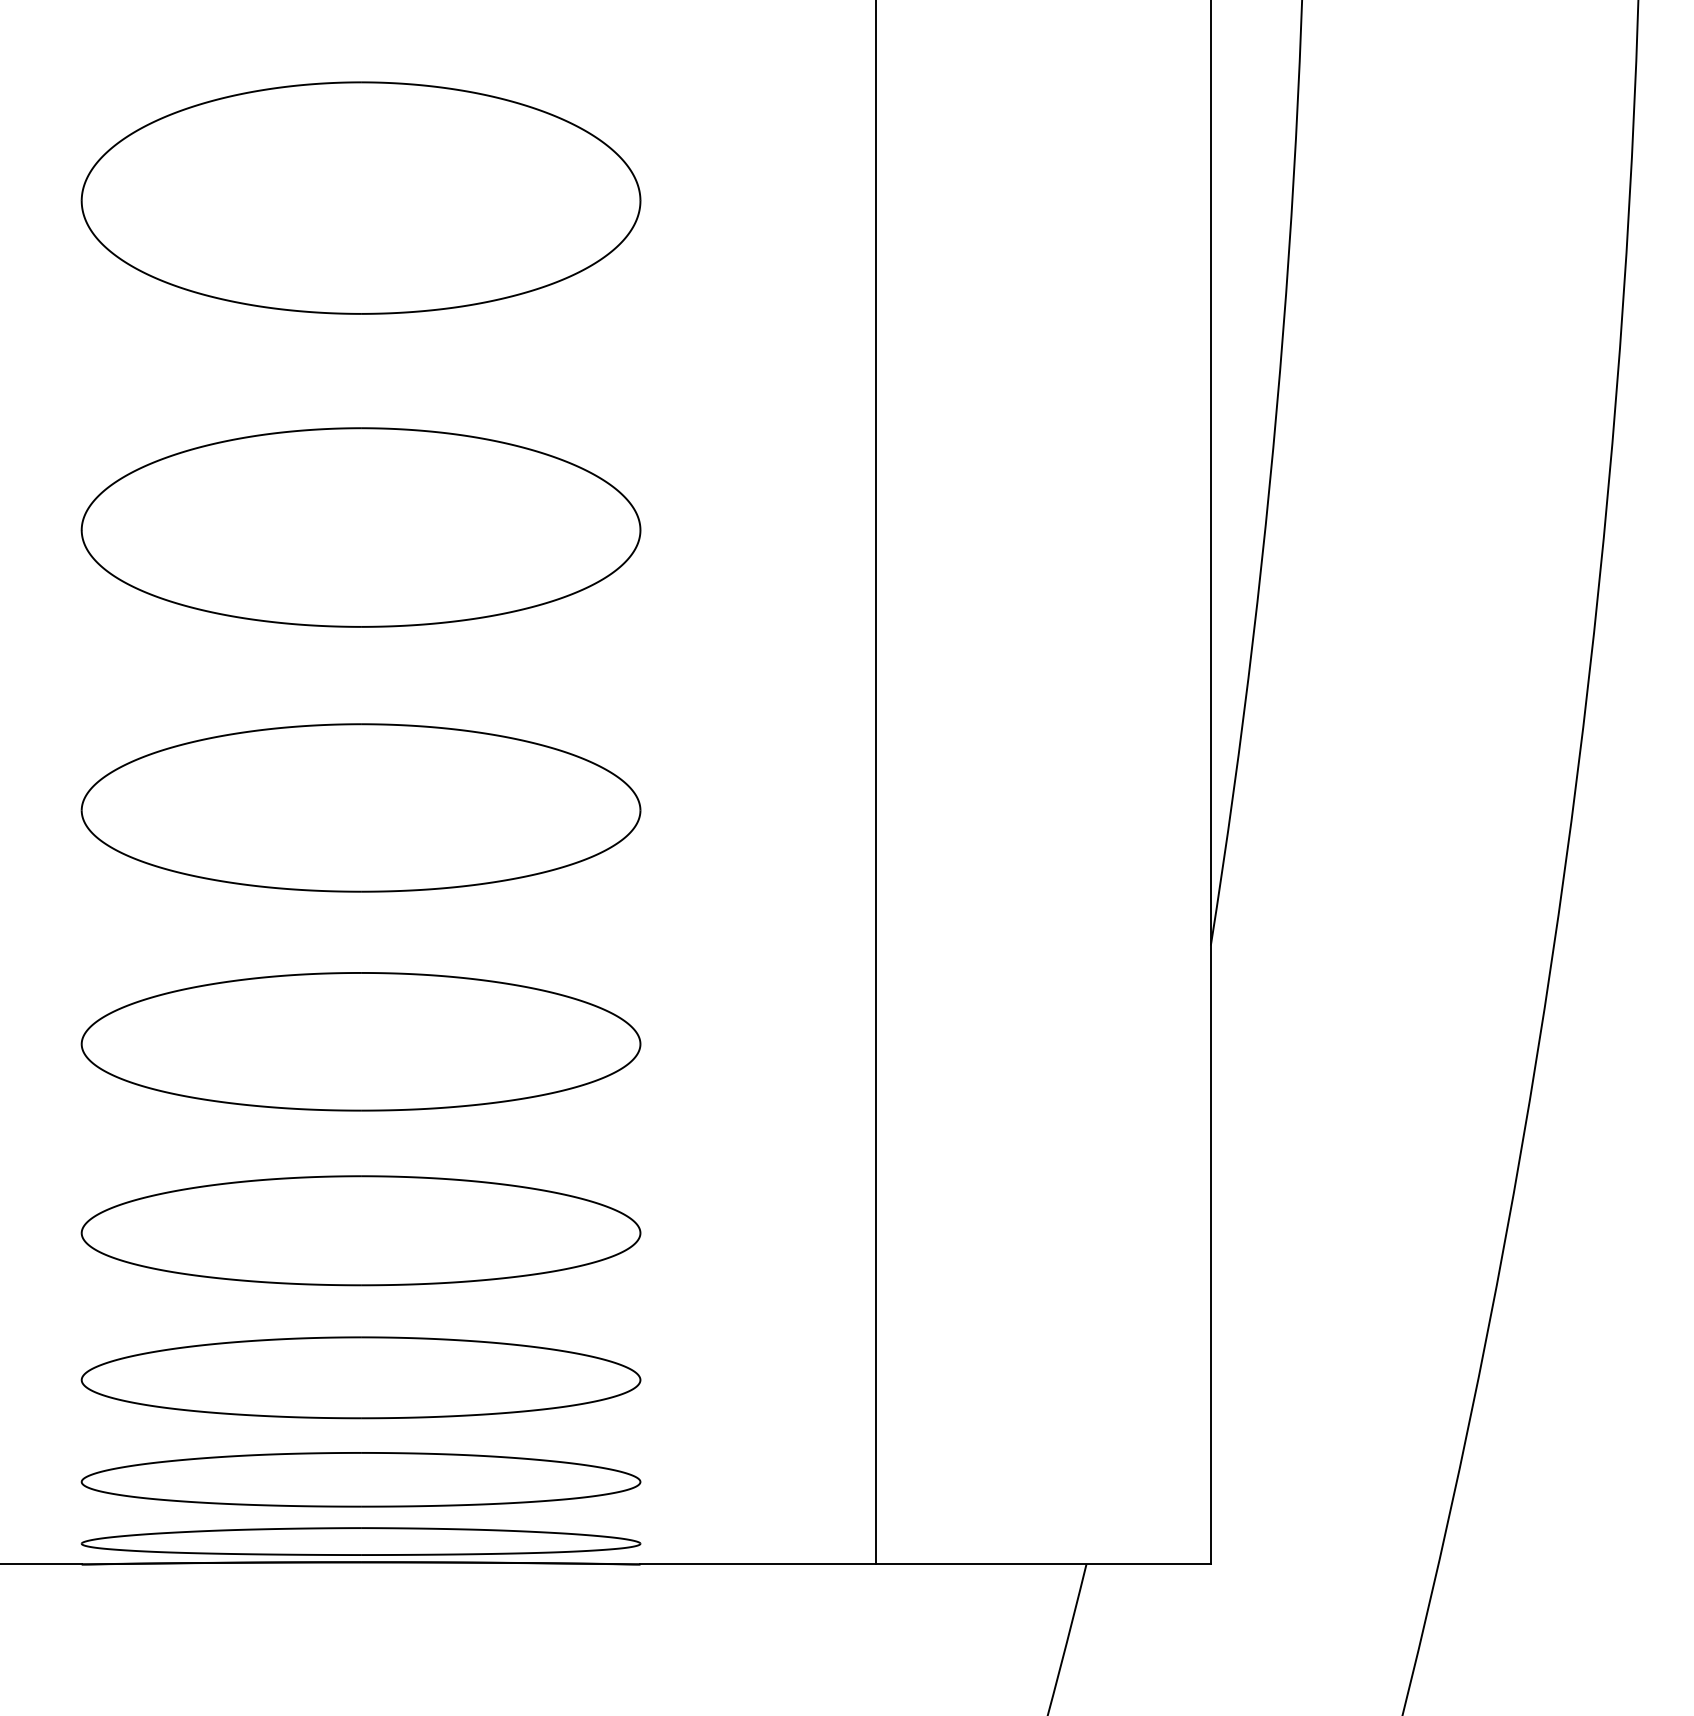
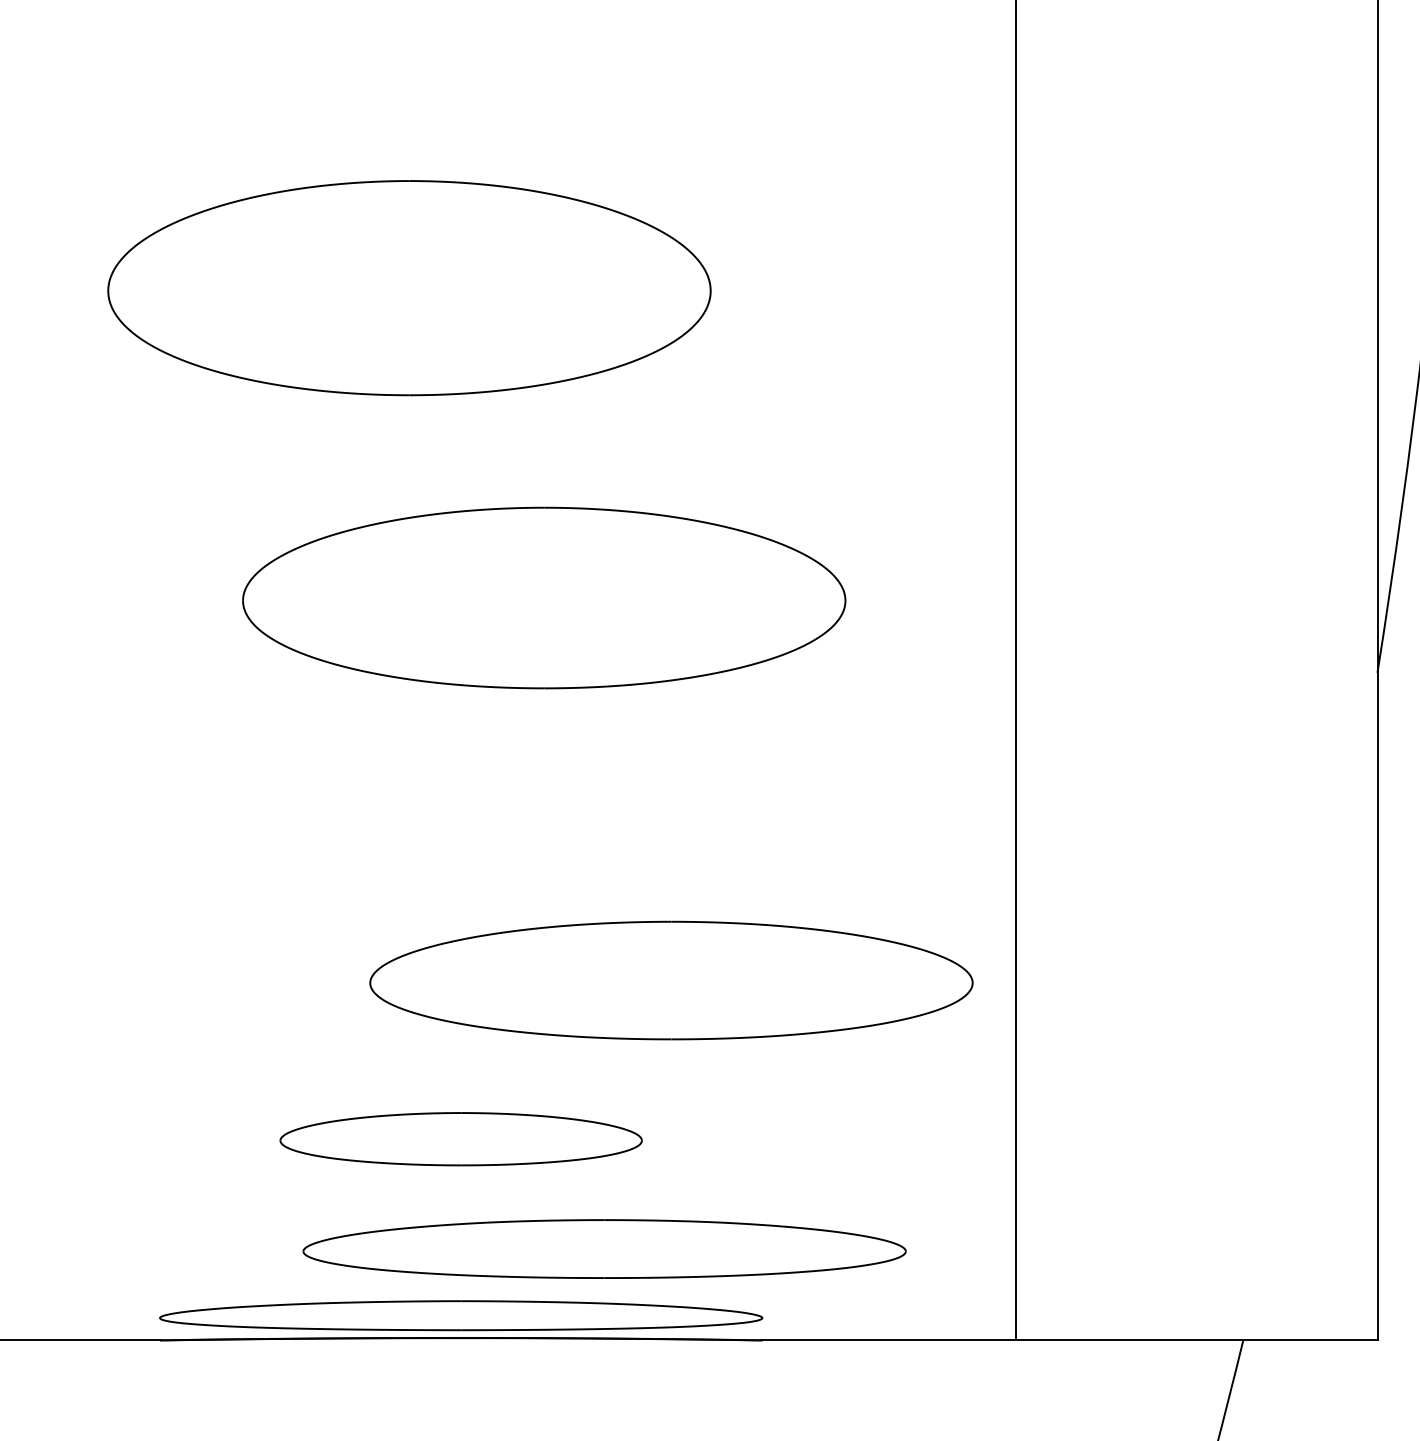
part: (360, 527) -> (408, 288), moved
part: (360, 807) -> (543, 597), moved
part: (360, 1041) -> (460, 776), removed
part: (360, 1230) -> (670, 980), moved
part: (360, 1377) -> (460, 1138), size x0.6
part: (360, 1479) -> (604, 1248), moved

